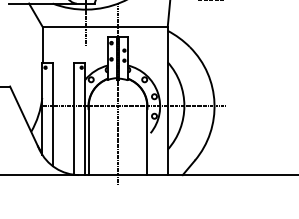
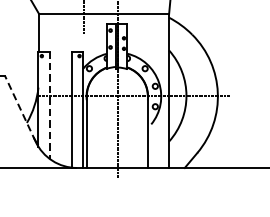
line: (53, 114) -> (50, 104), solid -> dashed
line: (24, 118) -> (19, 109), solid -> dashed

